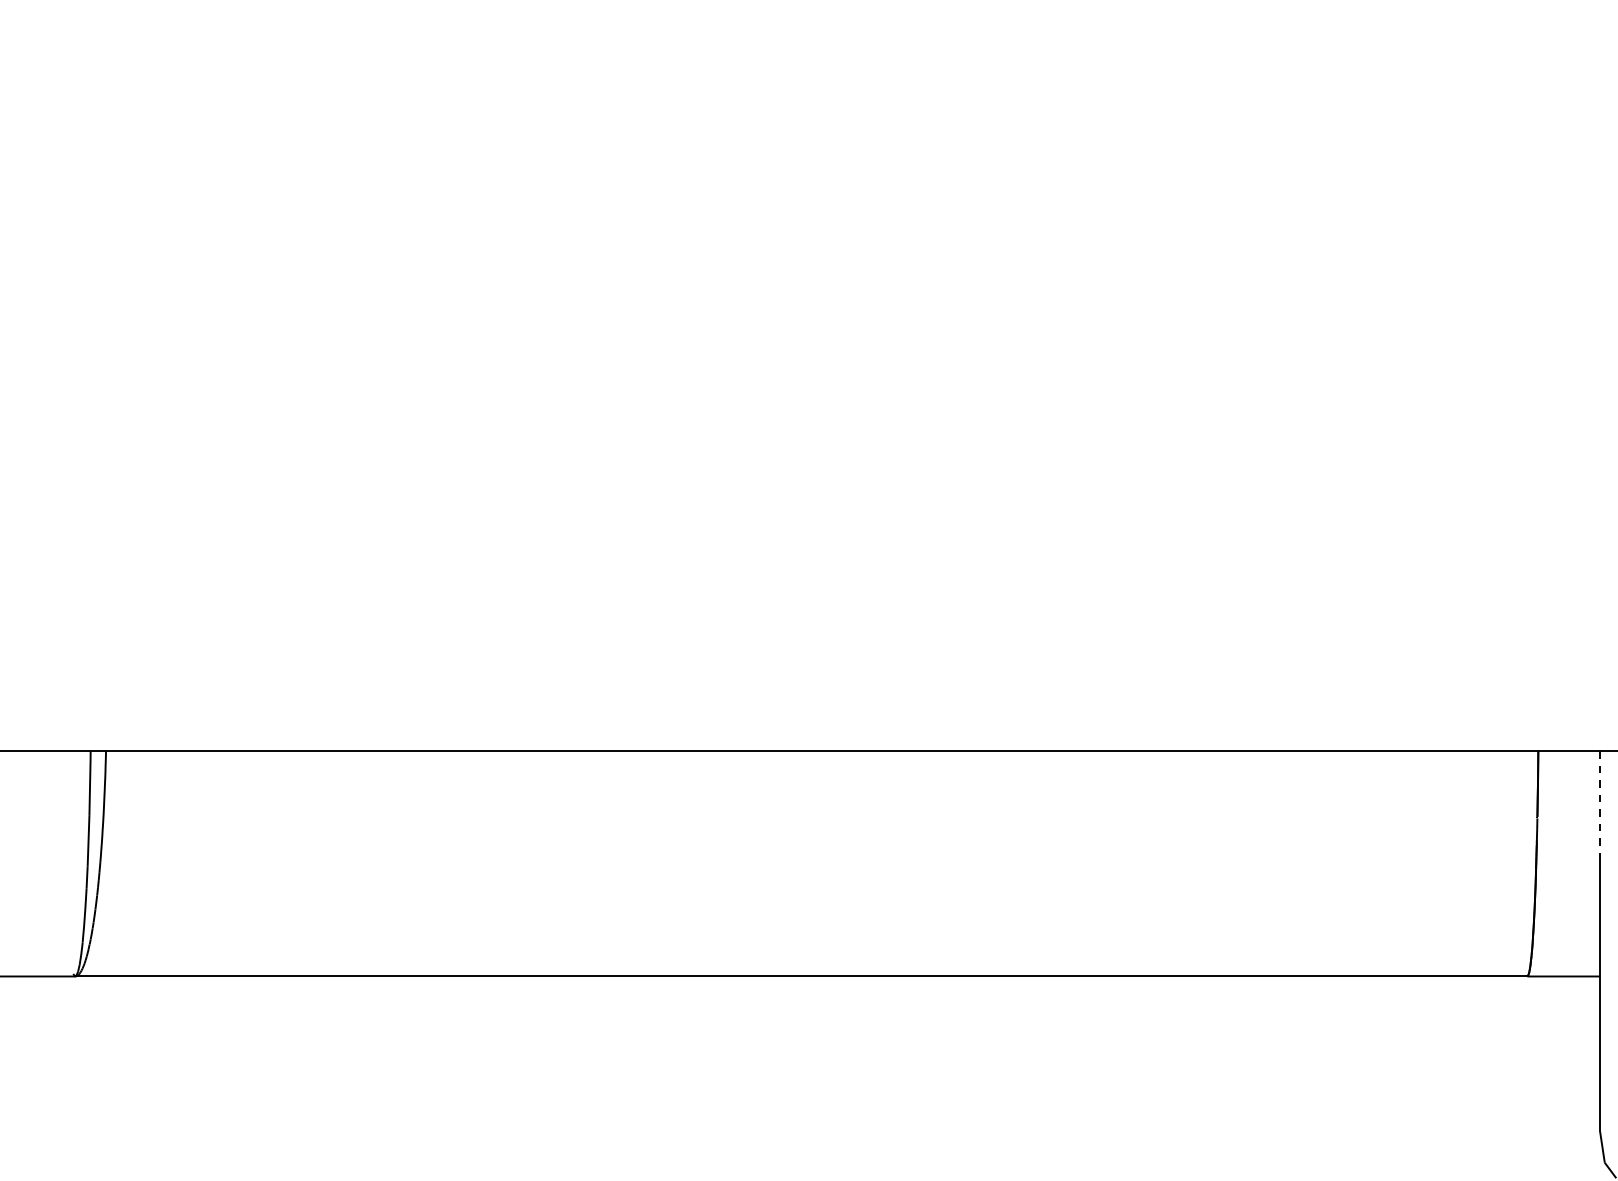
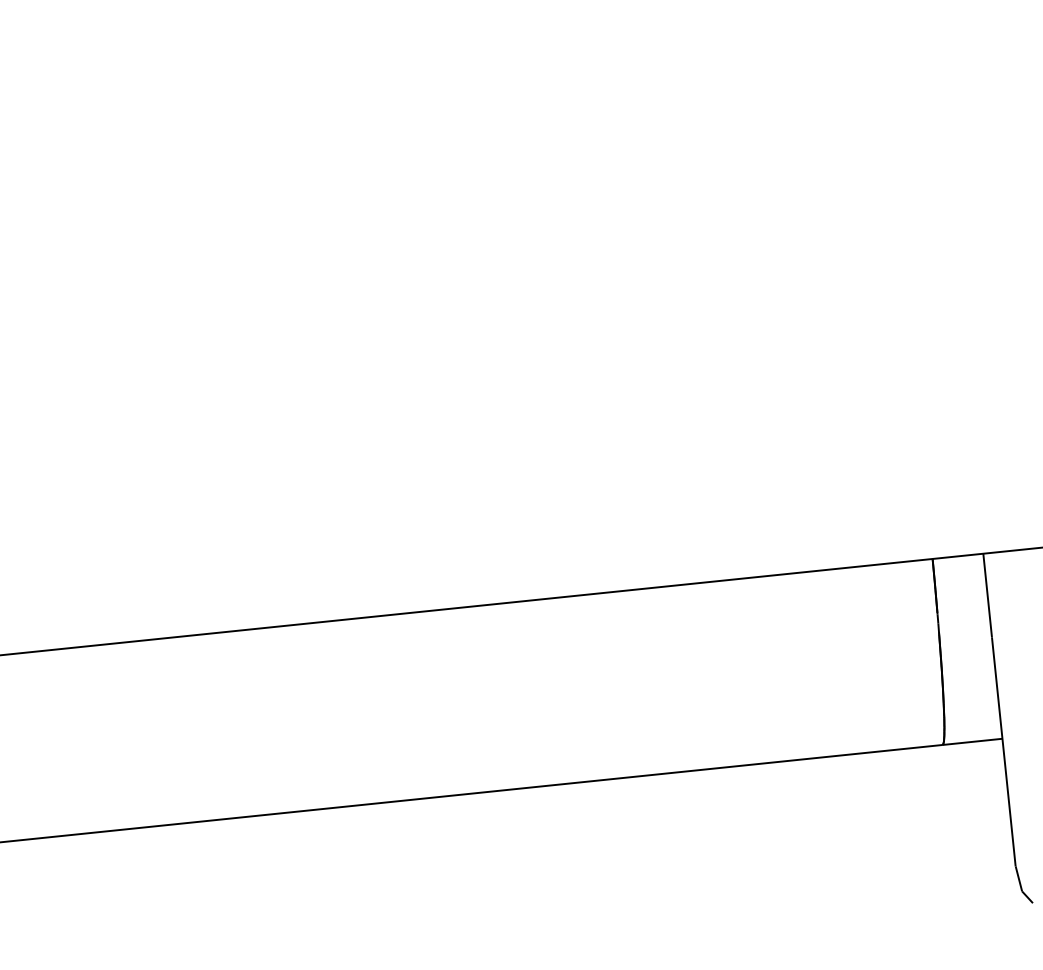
line: (1600, 802) -> (988, 595), dashed -> solid

